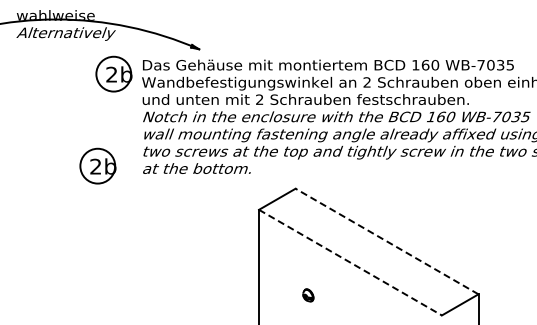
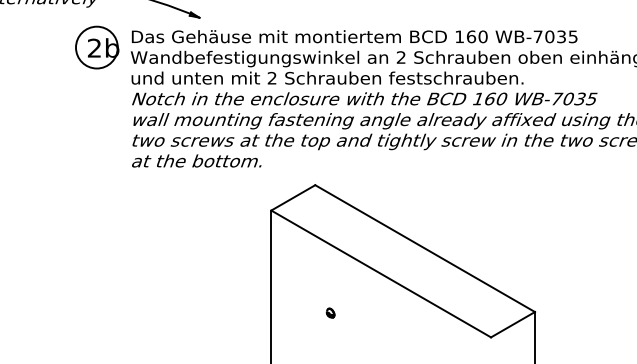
part: (97, 165) -> (77, 157), removed
line: (387, 241) -> (425, 248), dashed -> solid
line: (350, 262) -> (381, 273), dashed -> solid
part: (308, 294) -> (330, 312), size x0.62

